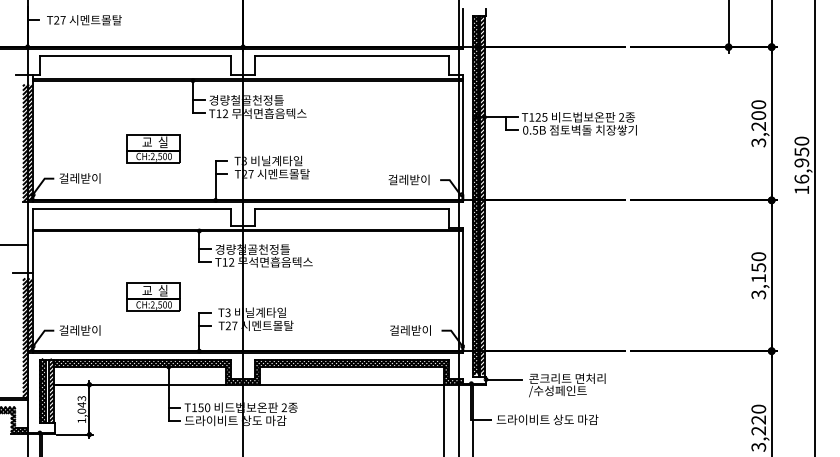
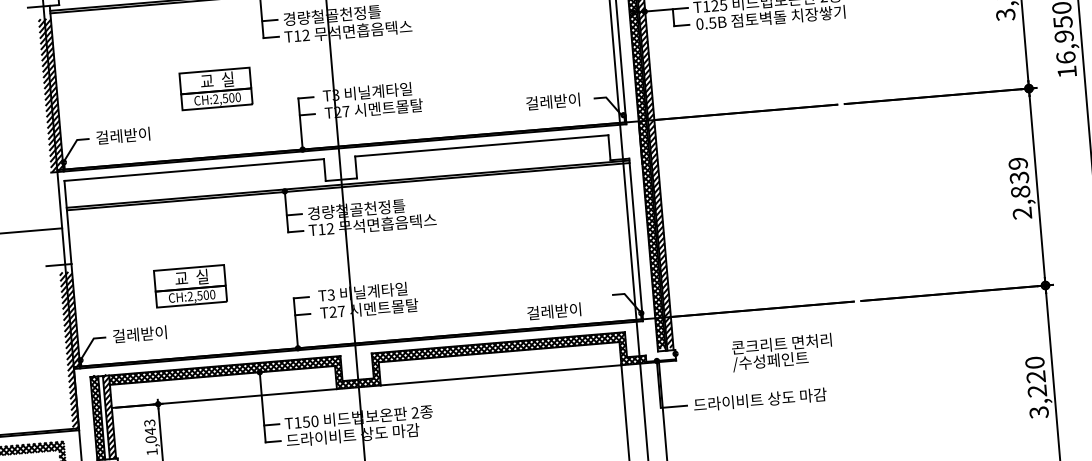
text: (758, 275) -> (1019, 188), 3,150 -> 2,839
part: (153, 296) -> (190, 285), moved
text: (410, 330) -> (554, 311), moved
line: (504, 379) -> (699, 351), removed

